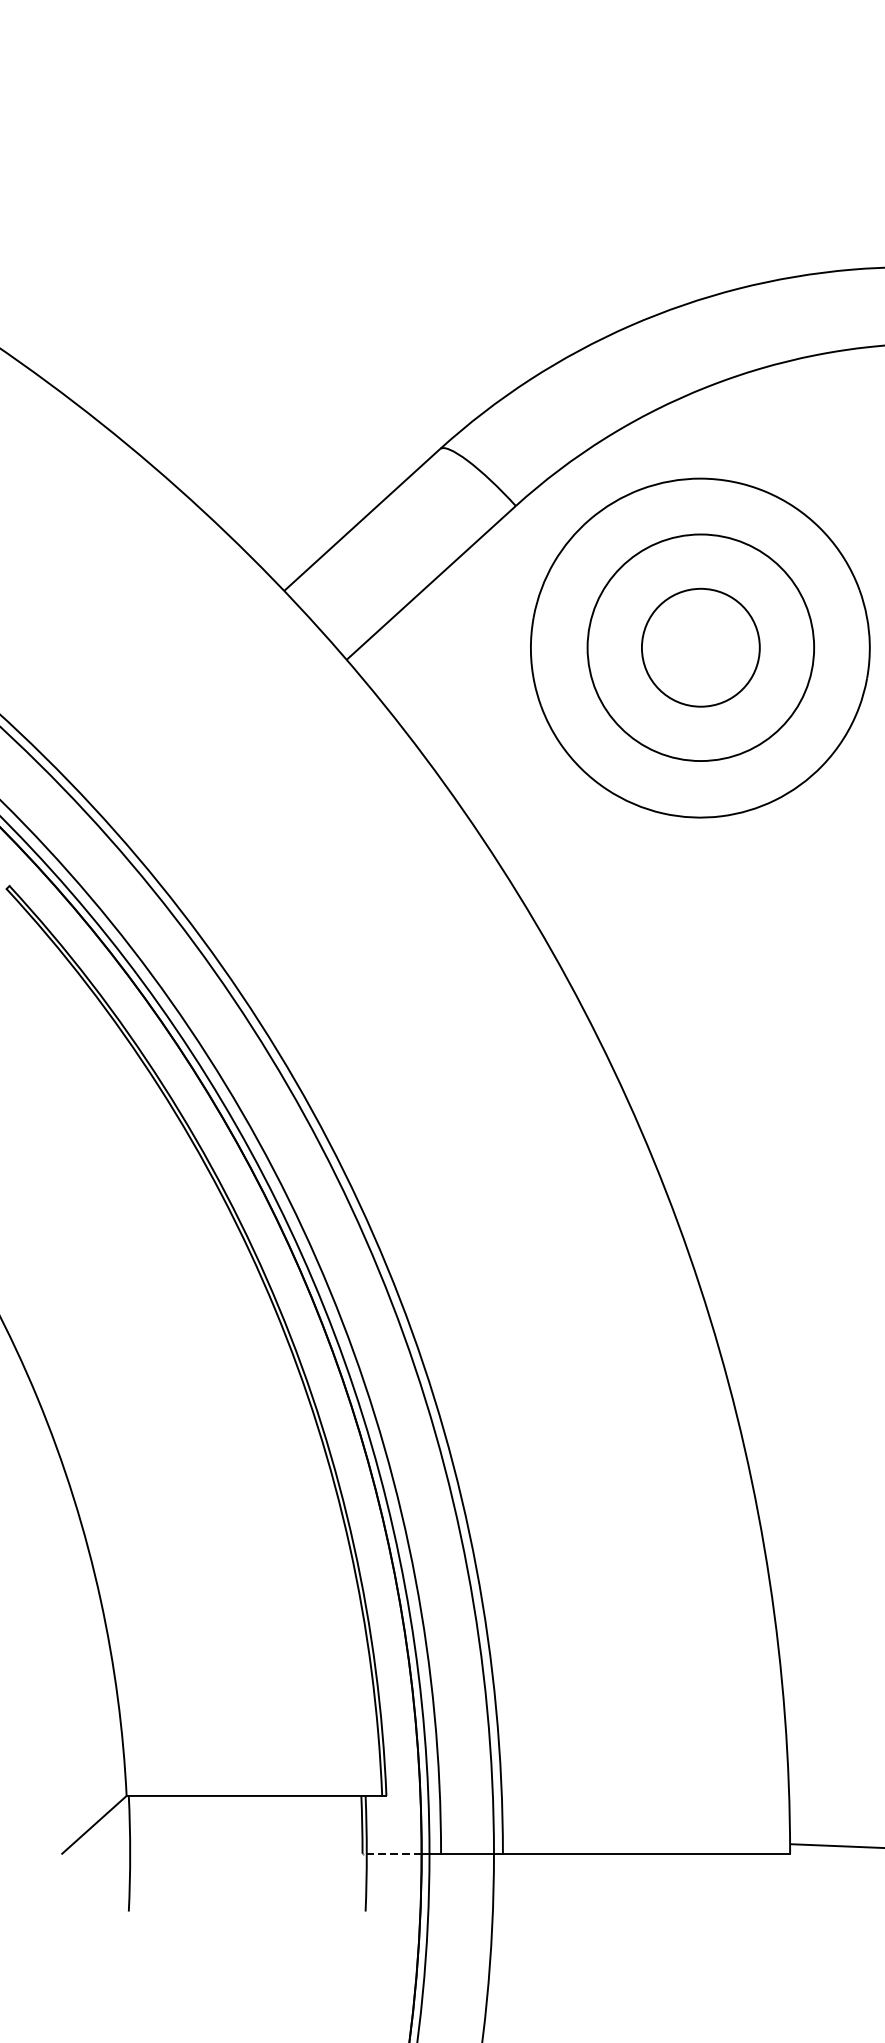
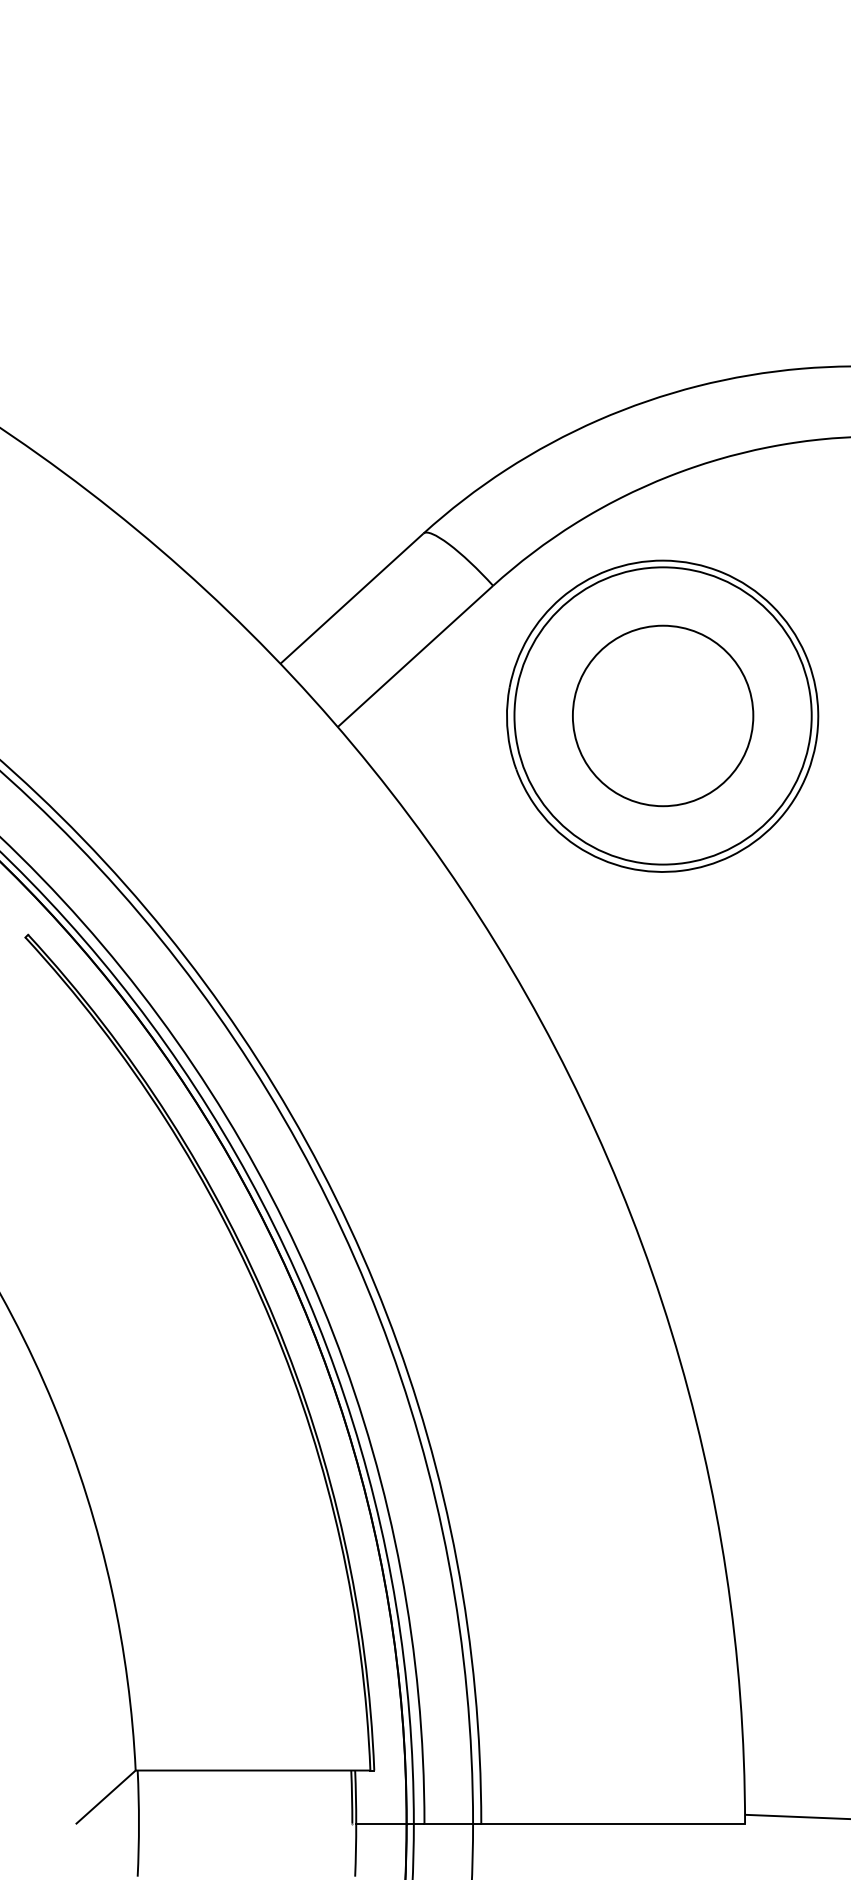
circle: (700, 647) -> (662, 715), size x1.43
circle: (700, 647) -> (662, 715), size x1.67
line: (393, 1853) -> (380, 1823), dashed -> solid

